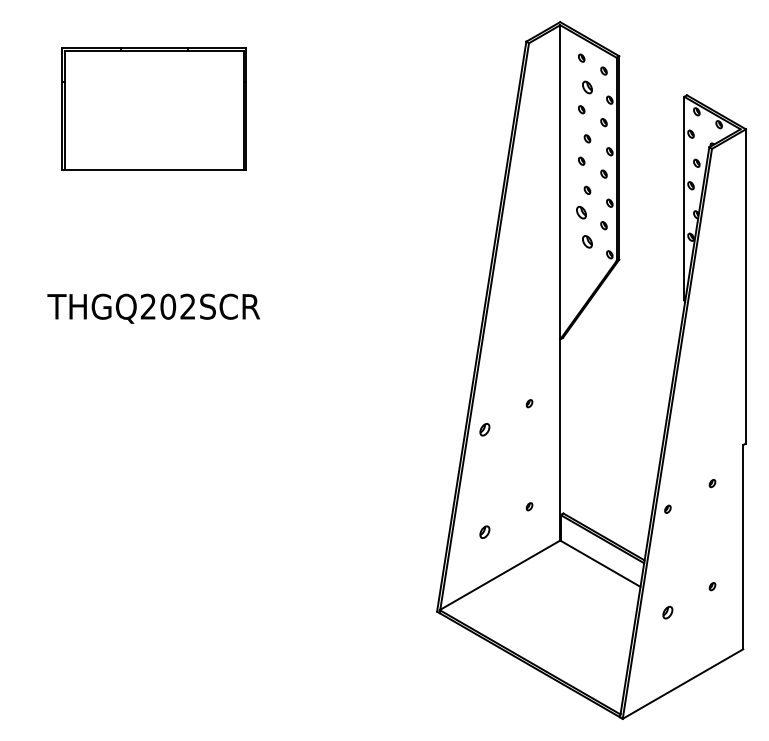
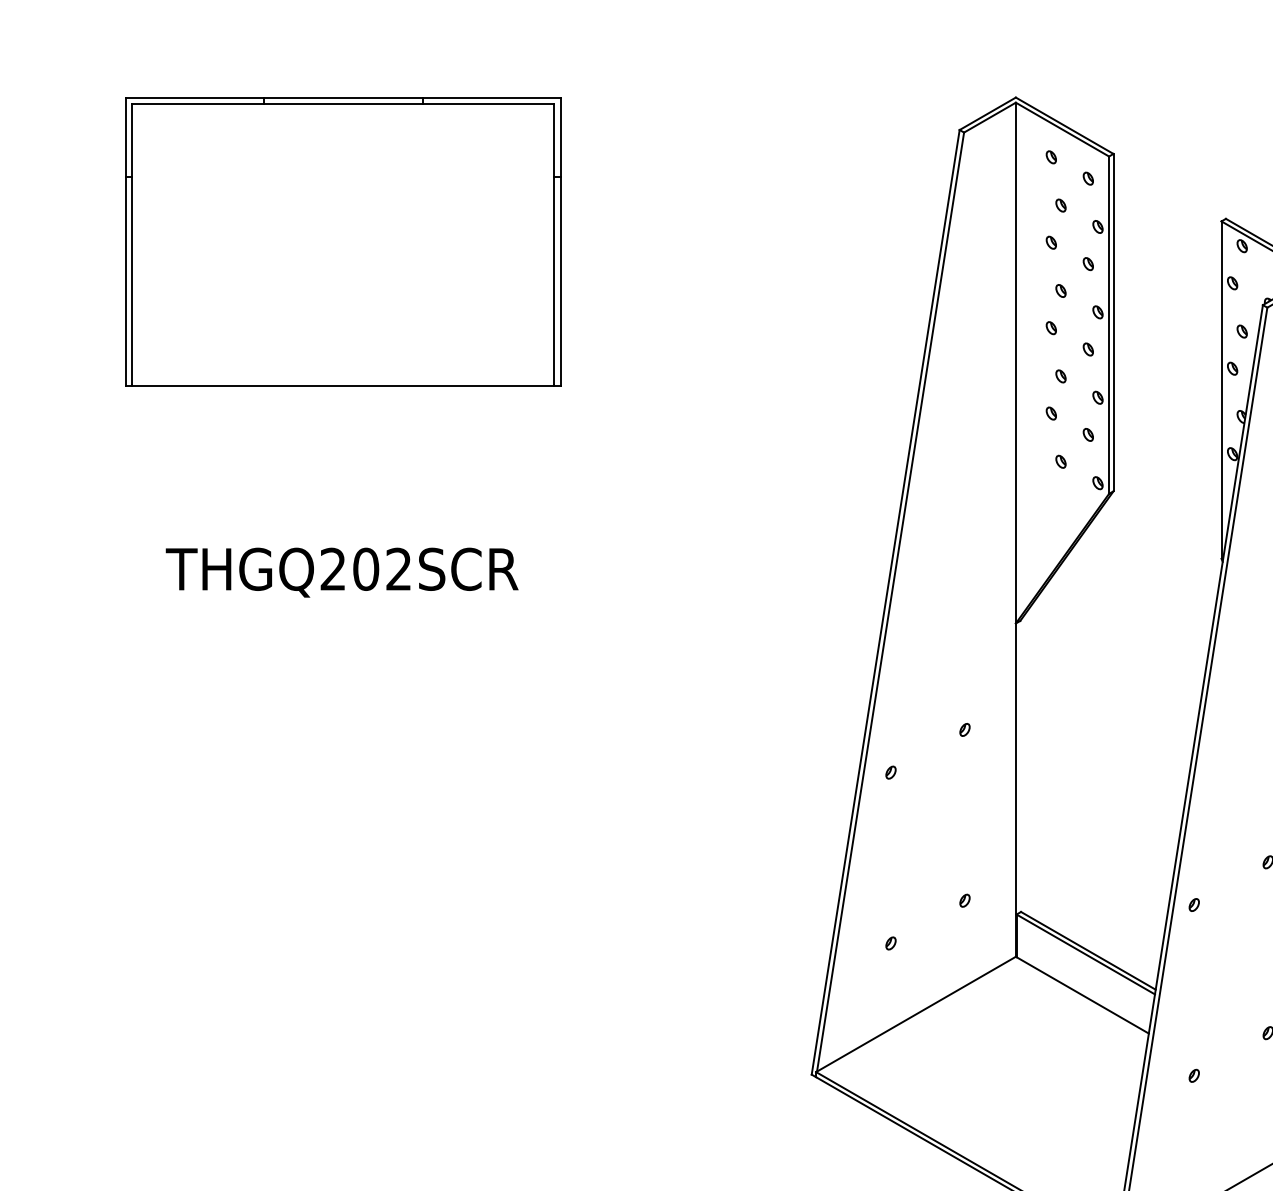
part: (587, 86) -> (1061, 204), size x0.62
part: (154, 108) -> (343, 240), size x1.43
part: (581, 212) -> (1051, 413), size x0.62
part: (587, 241) -> (1061, 461), size x0.62
part: (484, 428) -> (890, 771), size x0.62
part: (484, 532) -> (890, 943), size x0.62
part: (667, 611) -> (1193, 1074), size x0.62

